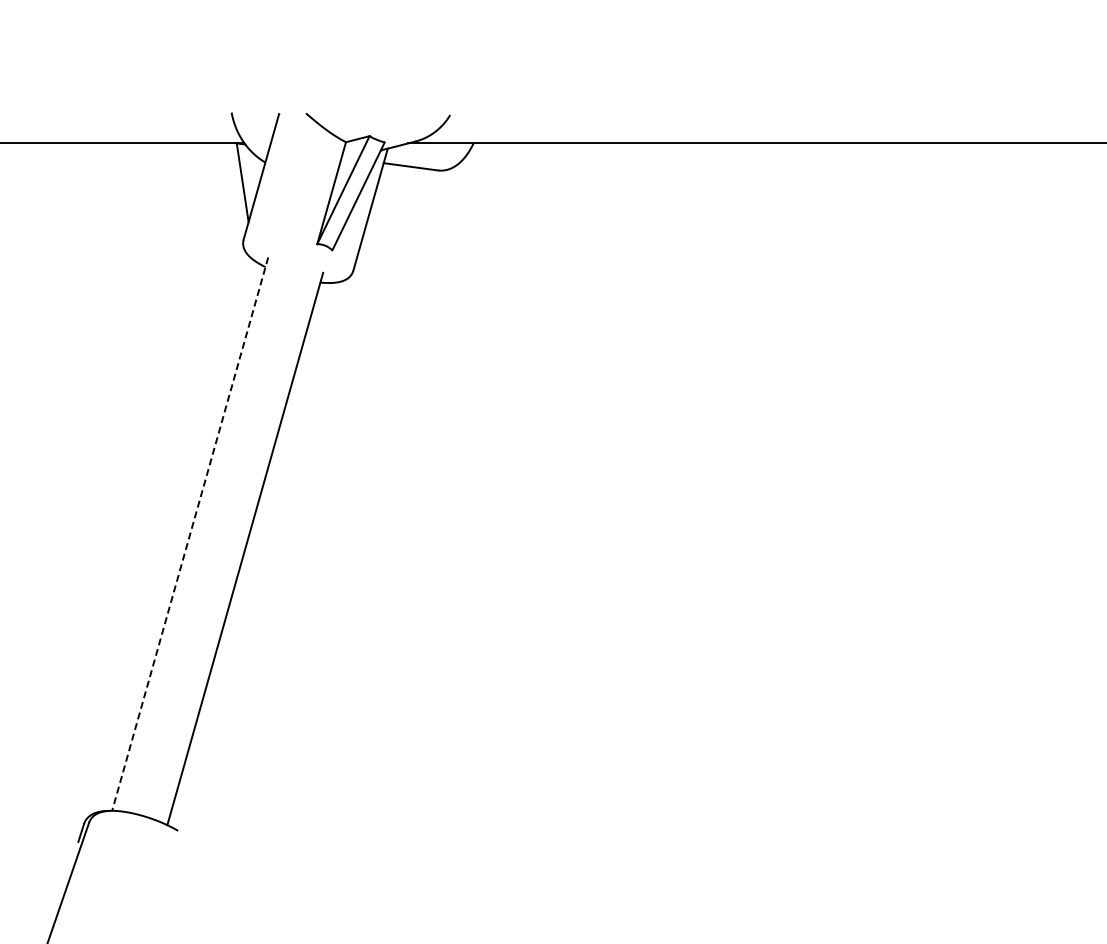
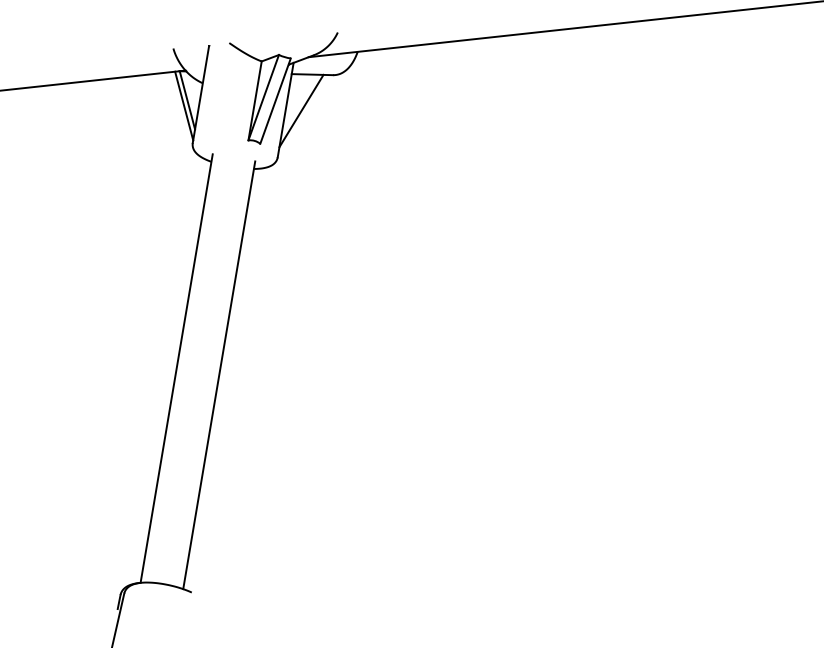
line: (237, 189) -> (184, 105), added
line: (391, 212) -> (301, 110), added
line: (190, 534) -> (176, 368), dashed -> solid

